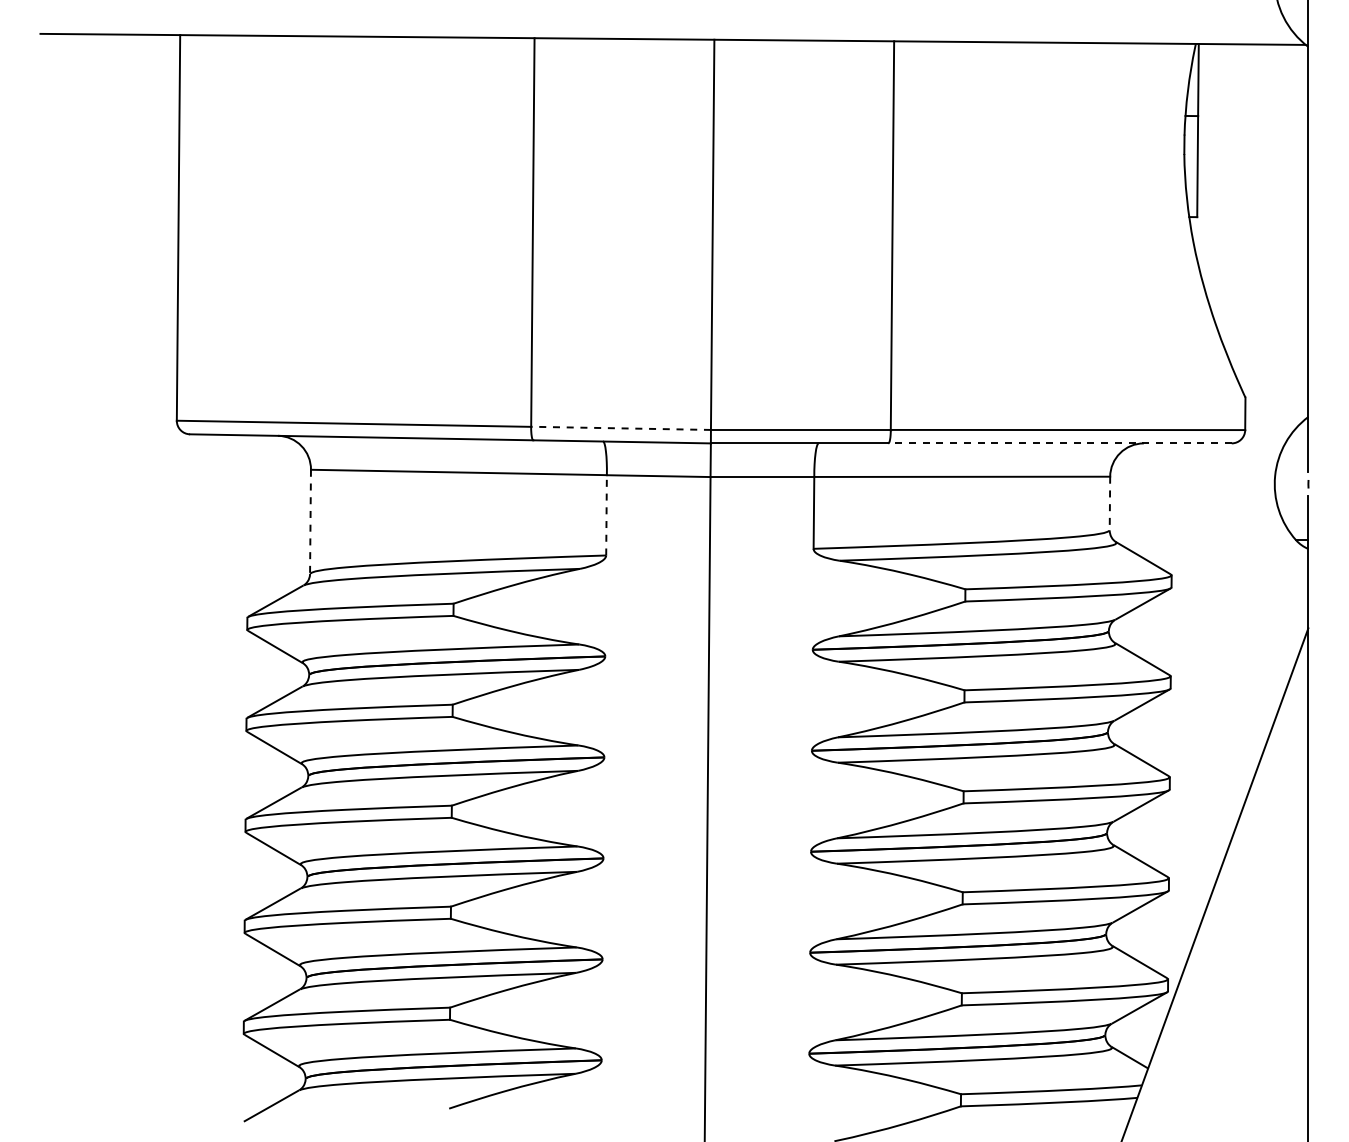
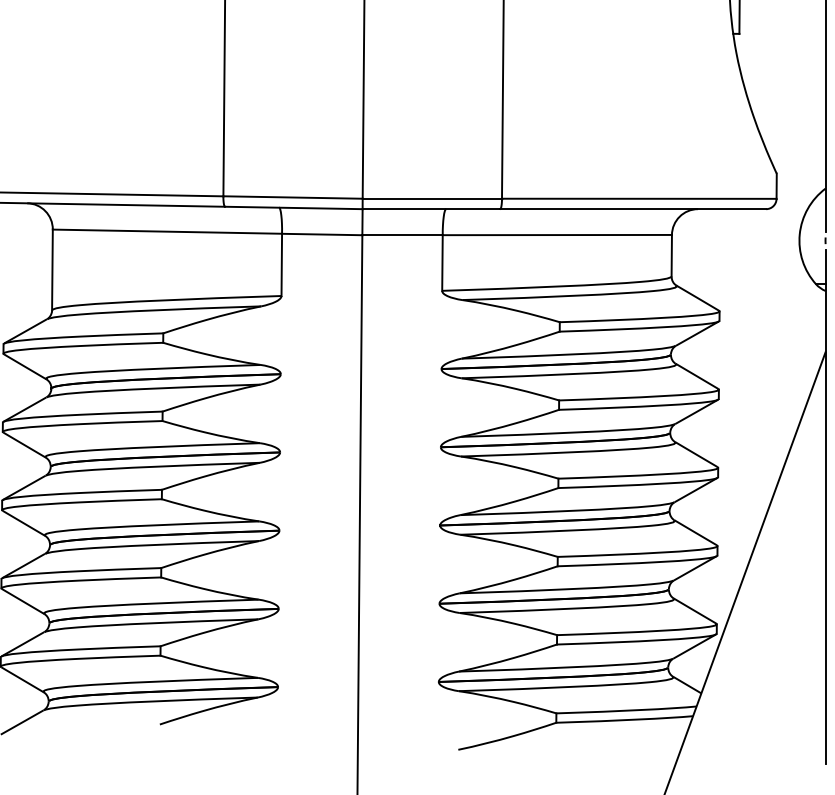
line: (621, 428) -> (293, 197), dashed -> solid
line: (1060, 443) -> (633, 209), dashed -> solid
line: (1109, 503) -> (671, 255), dashed -> solid
line: (606, 514) -> (281, 264), dashed -> solid
line: (310, 522) -> (52, 270), dashed -> solid

